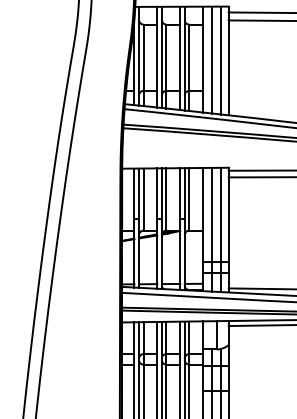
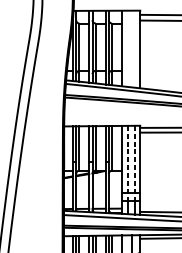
line: (212, 59) -> (128, 48), removed
line: (221, 60) -> (135, 49), removed
line: (212, 220) -> (128, 163), solid -> dashed
line: (221, 220) -> (135, 163), solid -> dashed

